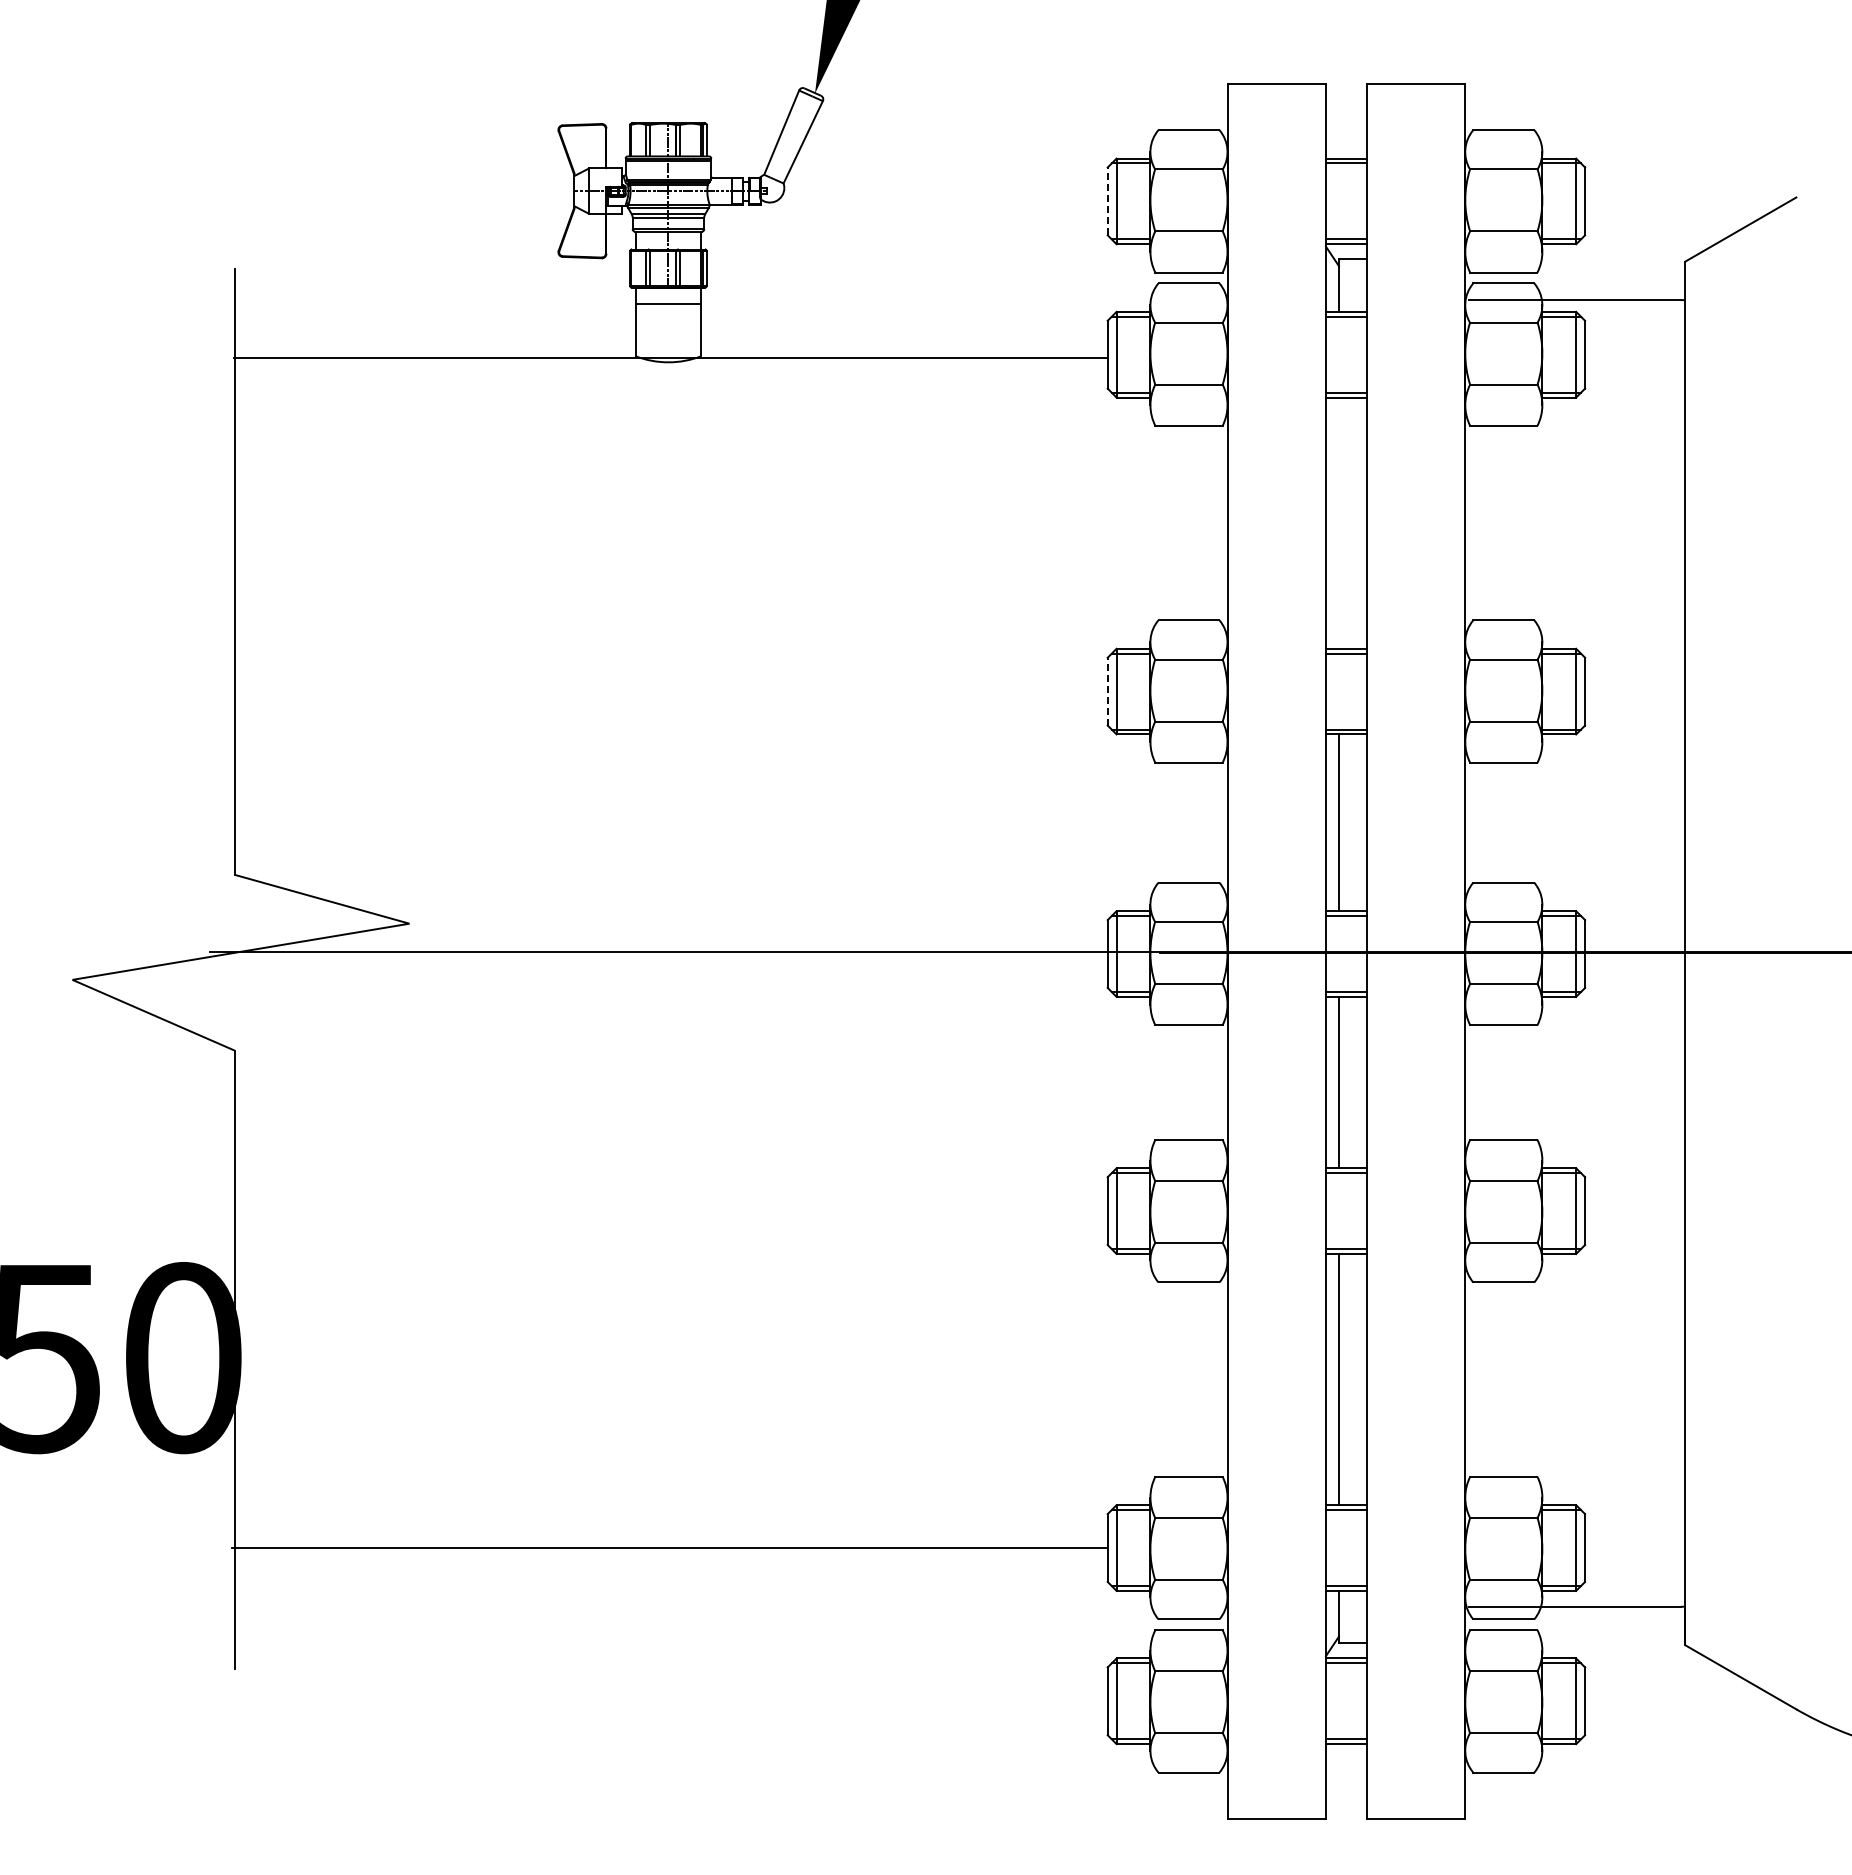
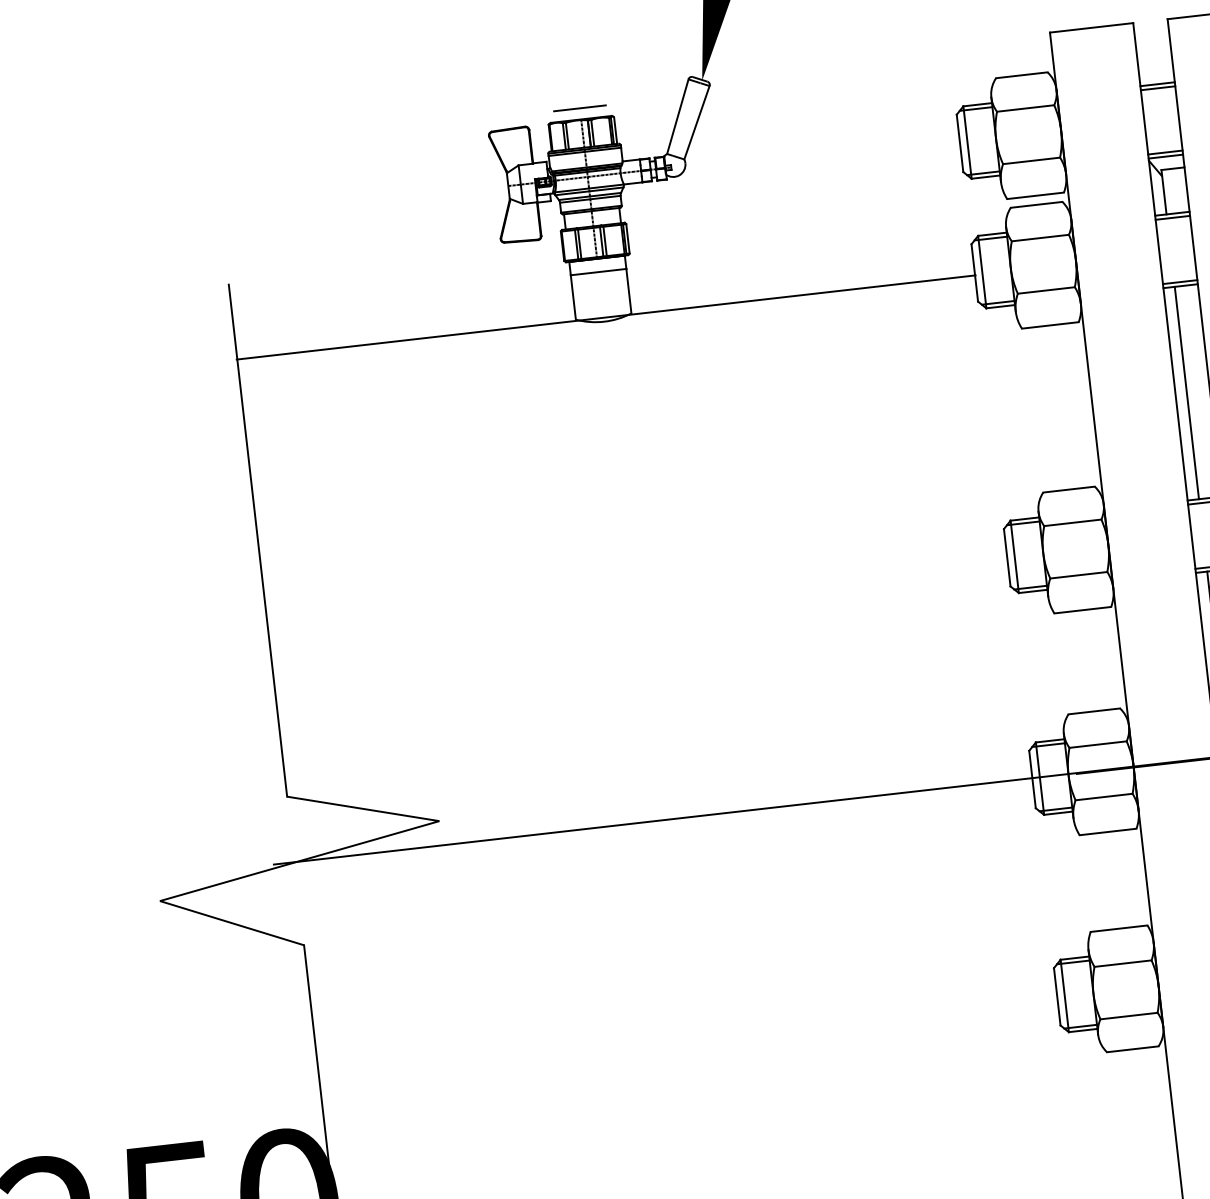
line: (668, 109) -> (579, 108), added
line: (1107, 201) -> (959, 143), dashed -> solid
line: (1339, 522) -> (1186, 392), added
line: (1107, 691) -> (1007, 557), dashed -> solid

